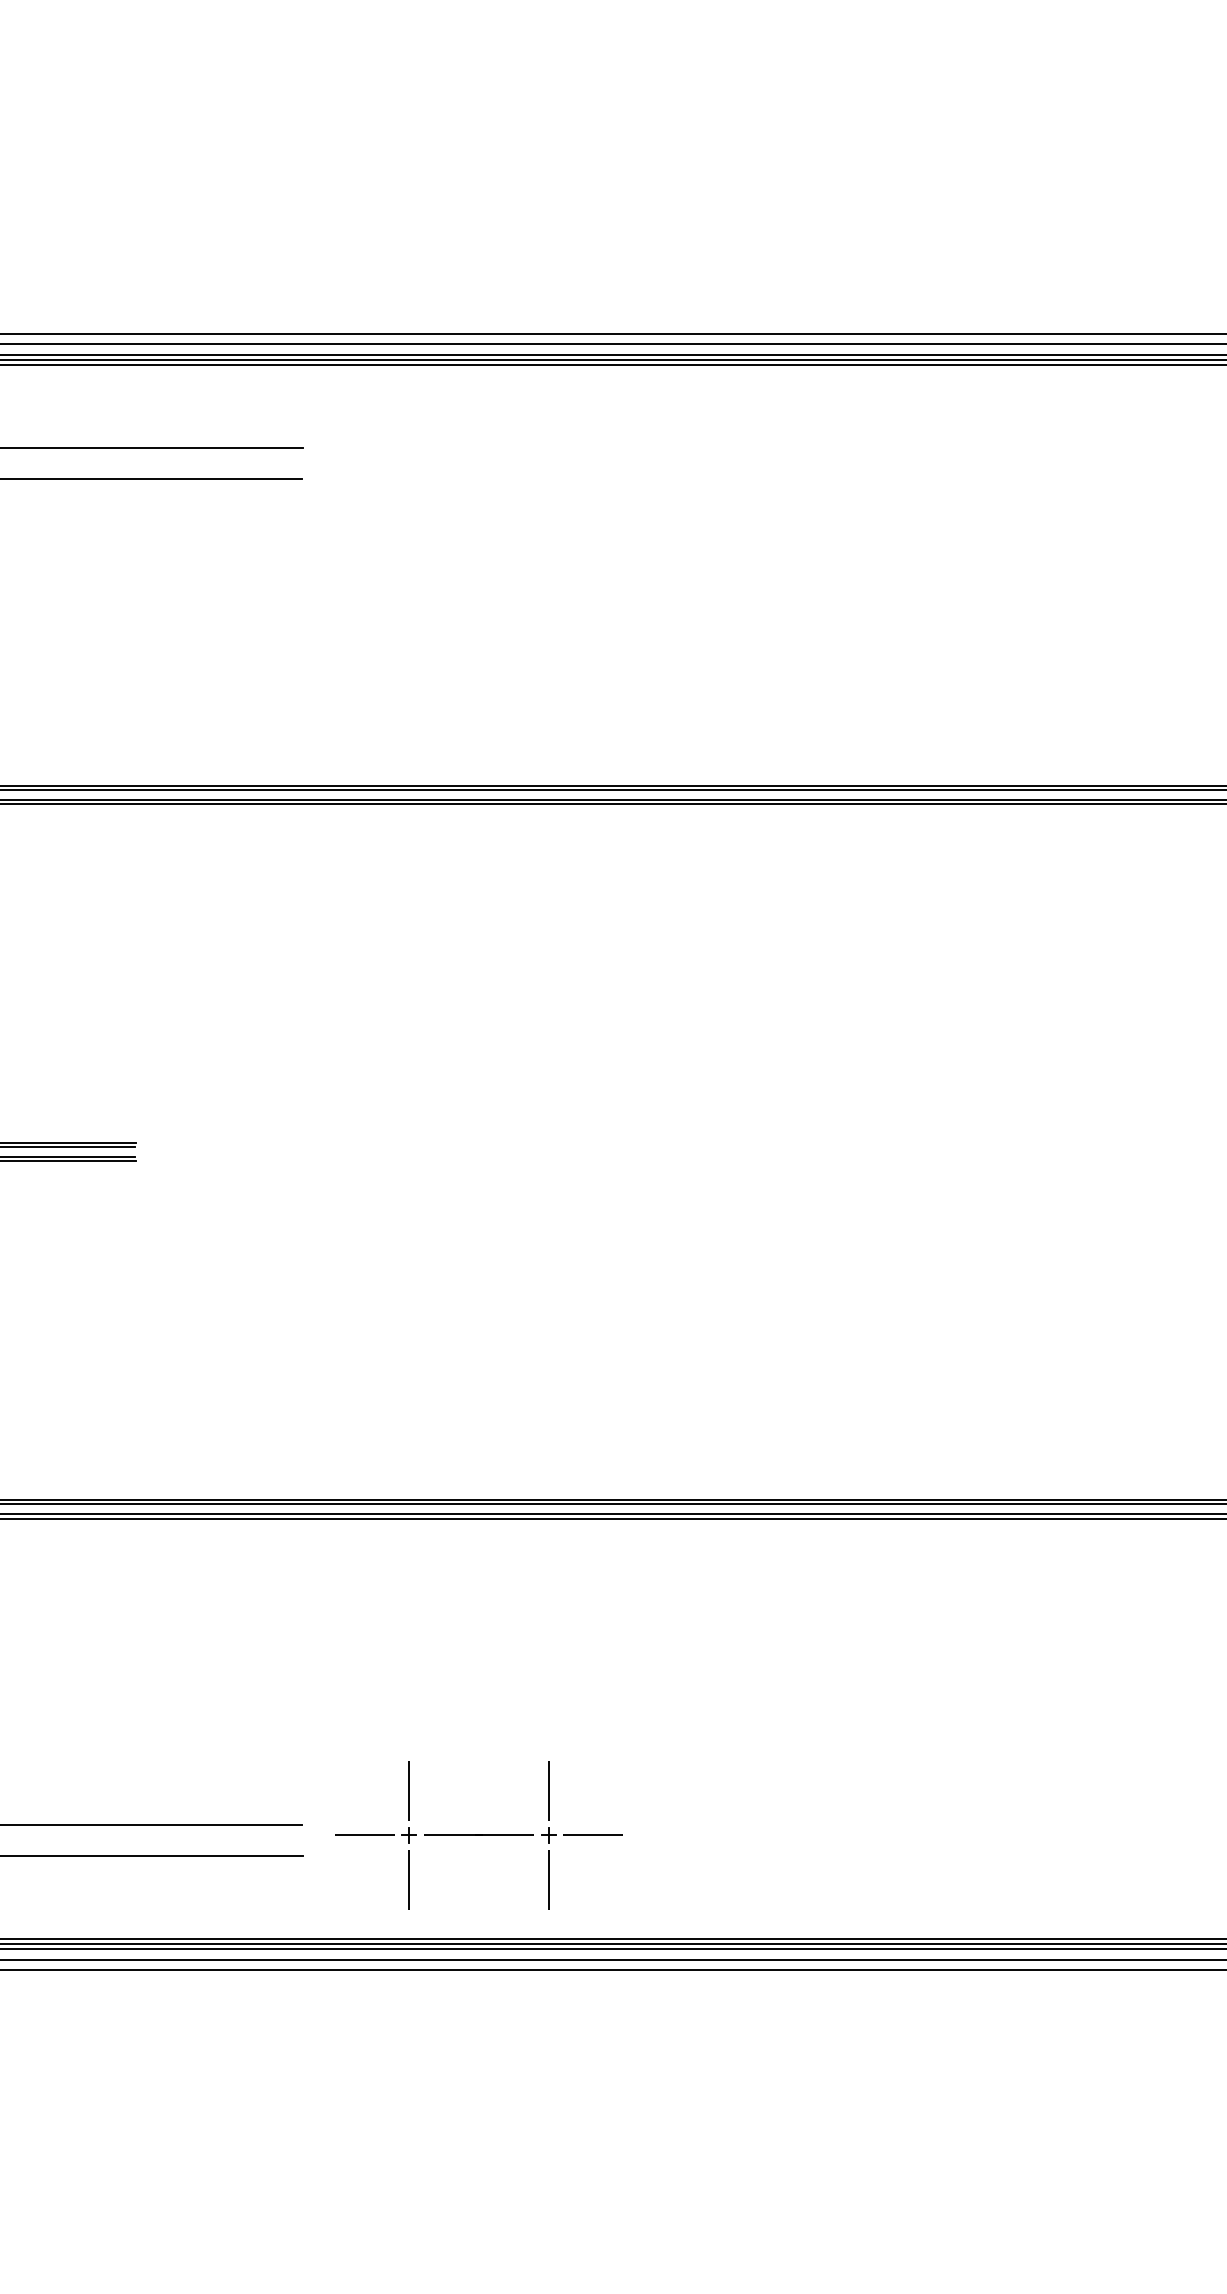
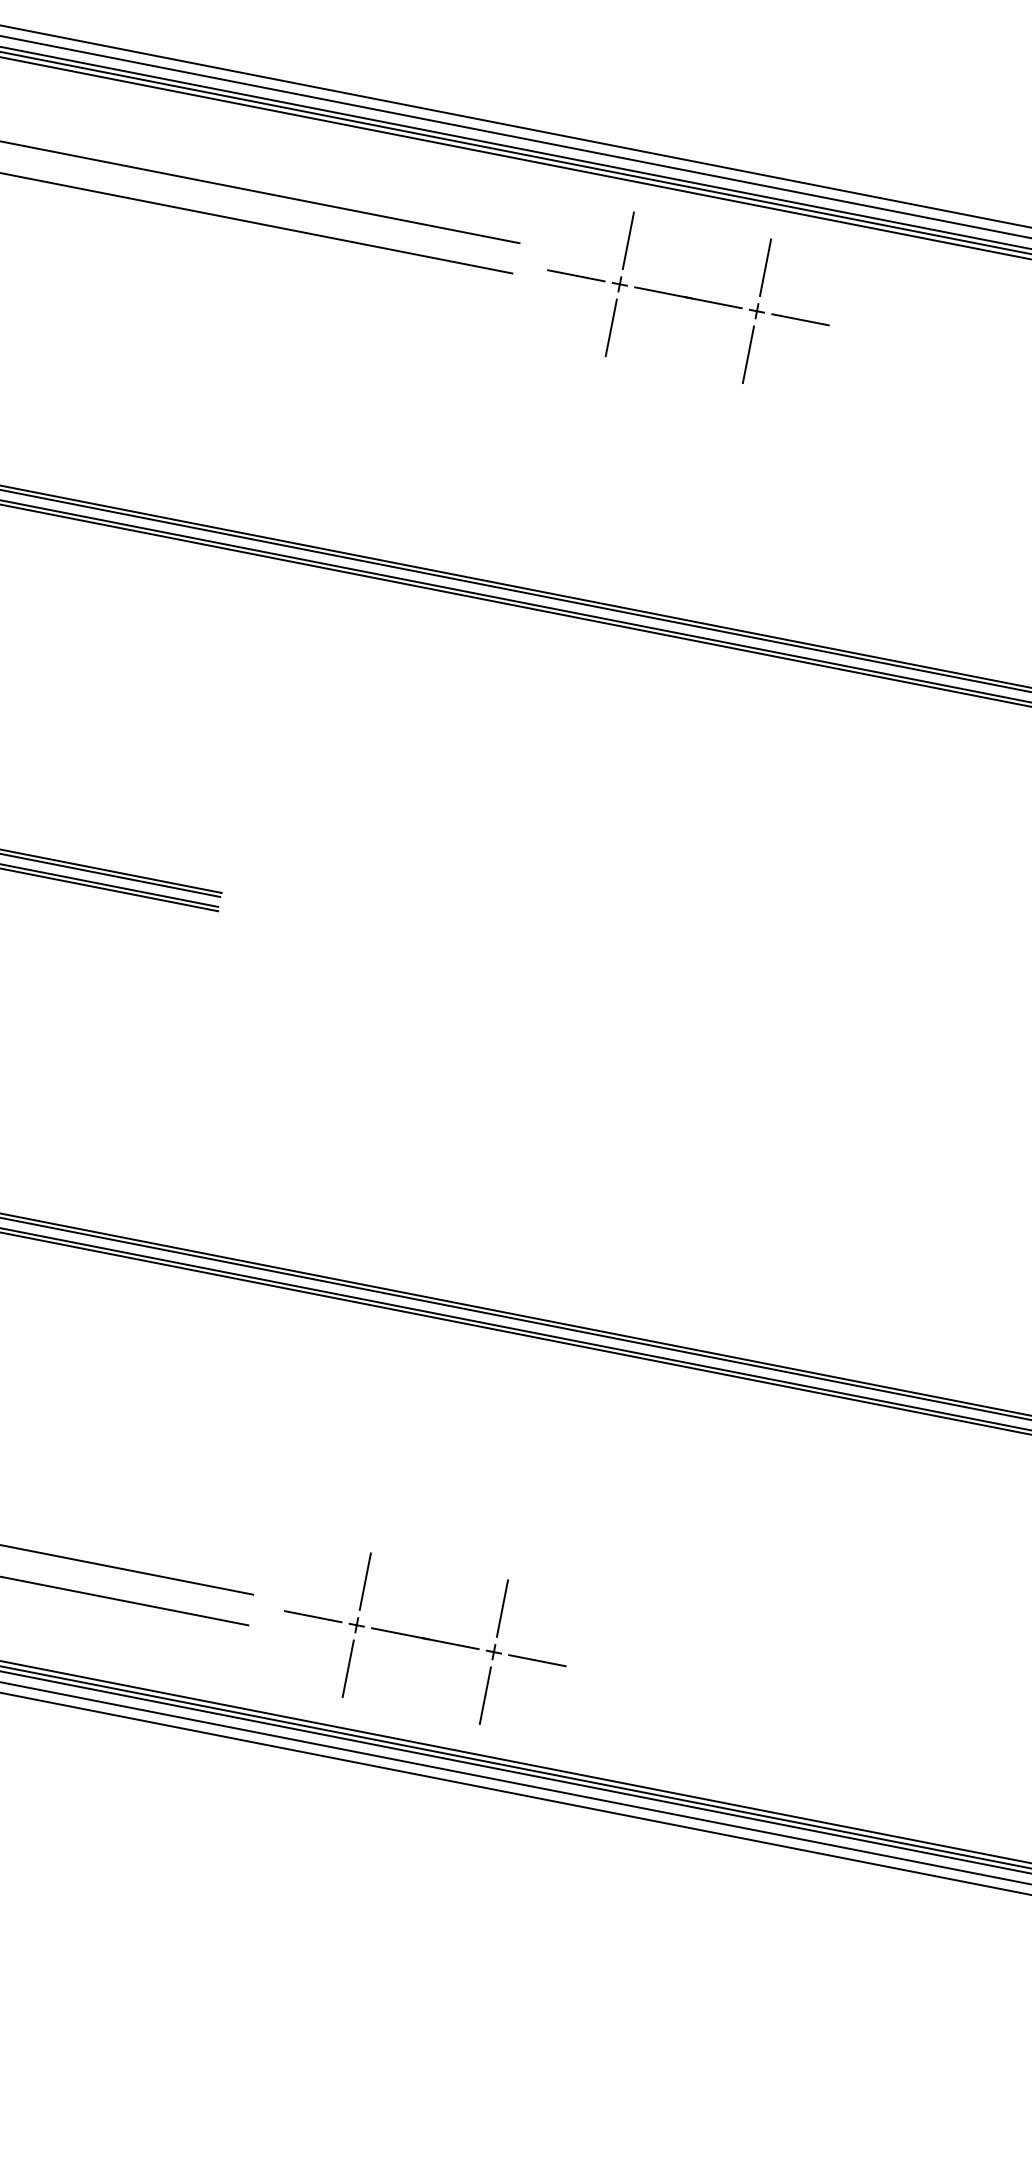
part: (478, 468) -> (688, 297), added

